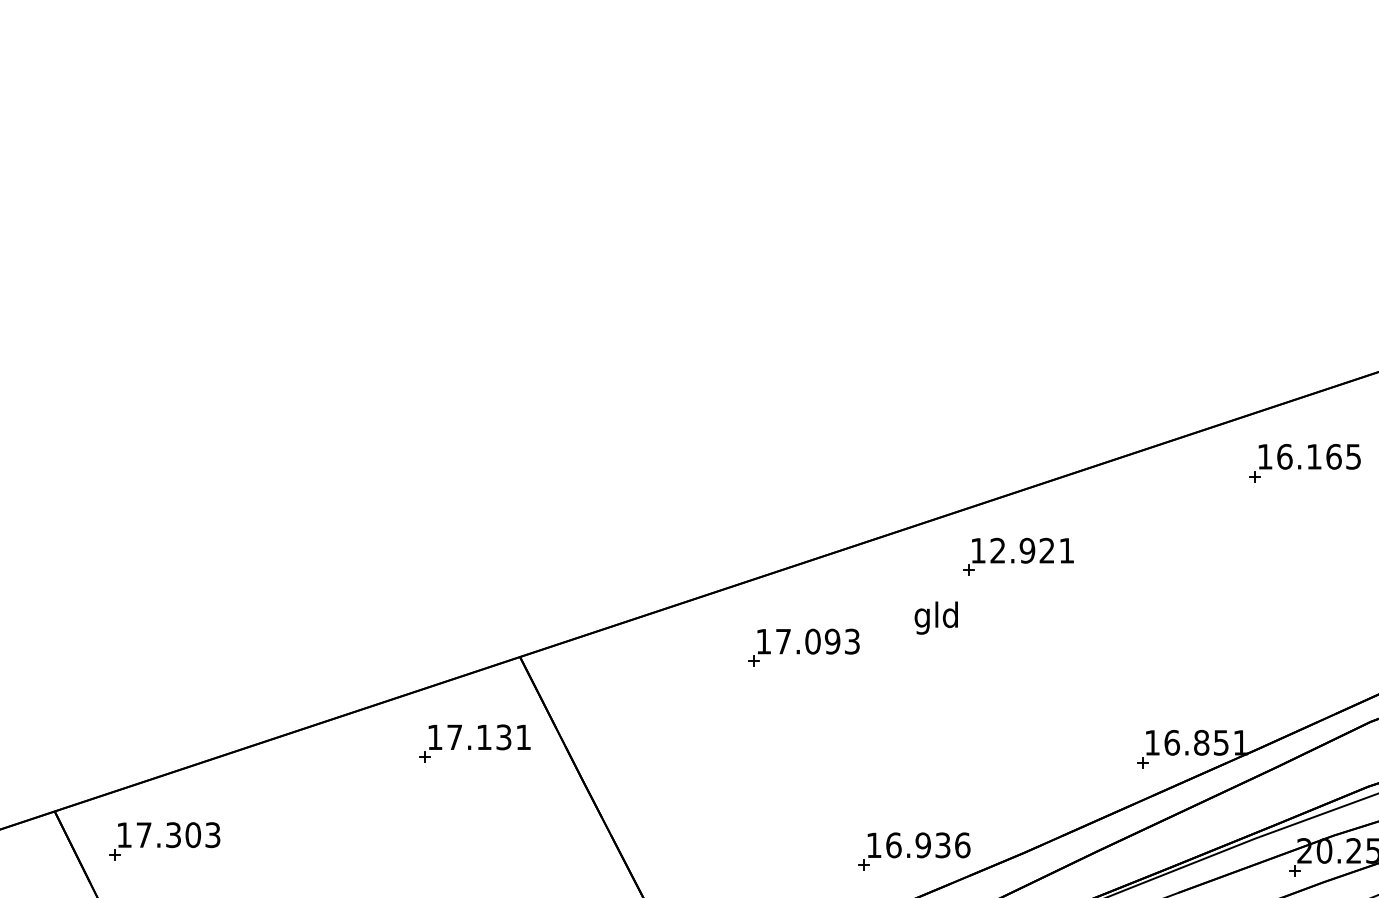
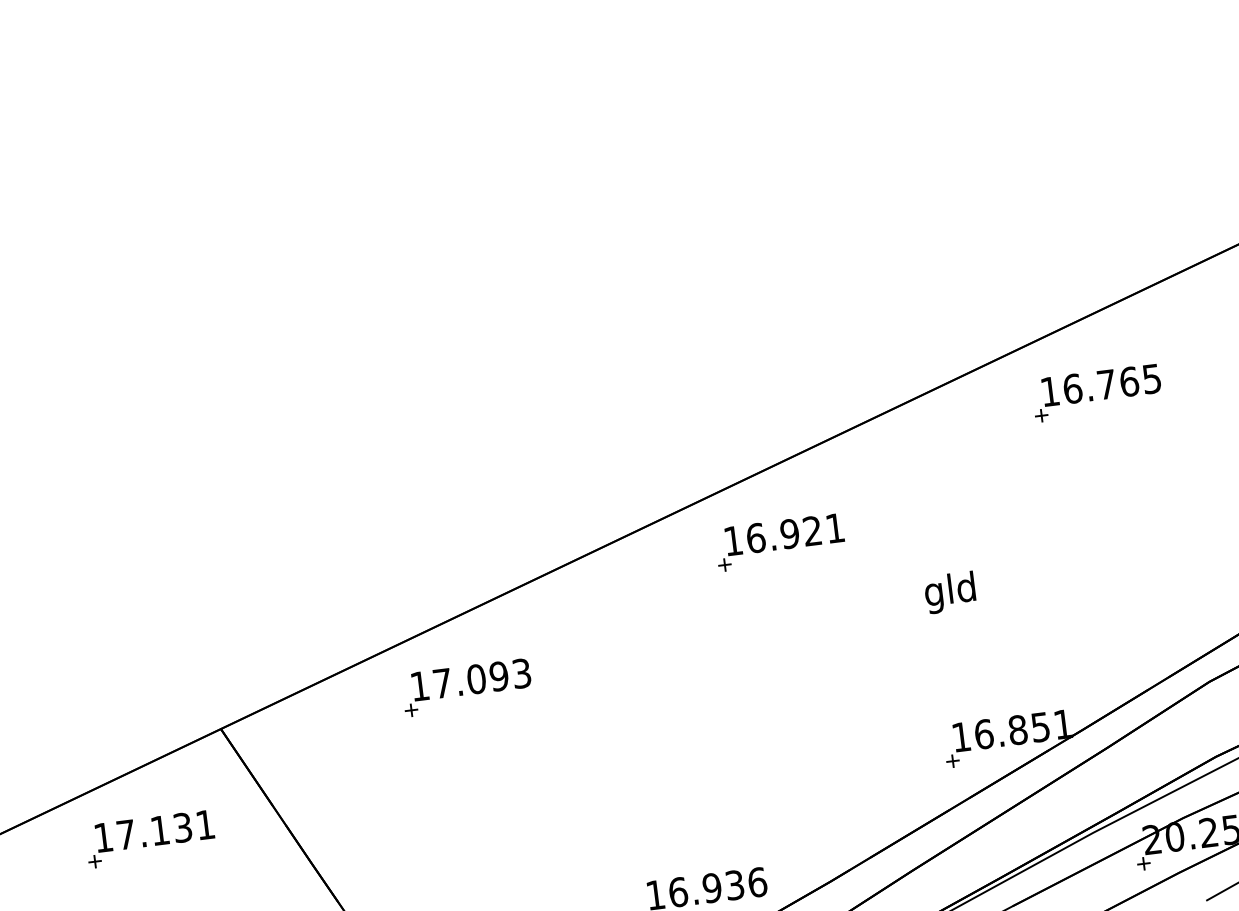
text: (1314, 456) -> (1106, 384), 16.165 -> 16.765
text: (997, 550) -> (755, 537), 12.921 -> 16.921
text: (935, 617) -> (949, 592), moved
part: (803, 647) -> (466, 687), moved
part: (474, 743) -> (149, 839), moved

